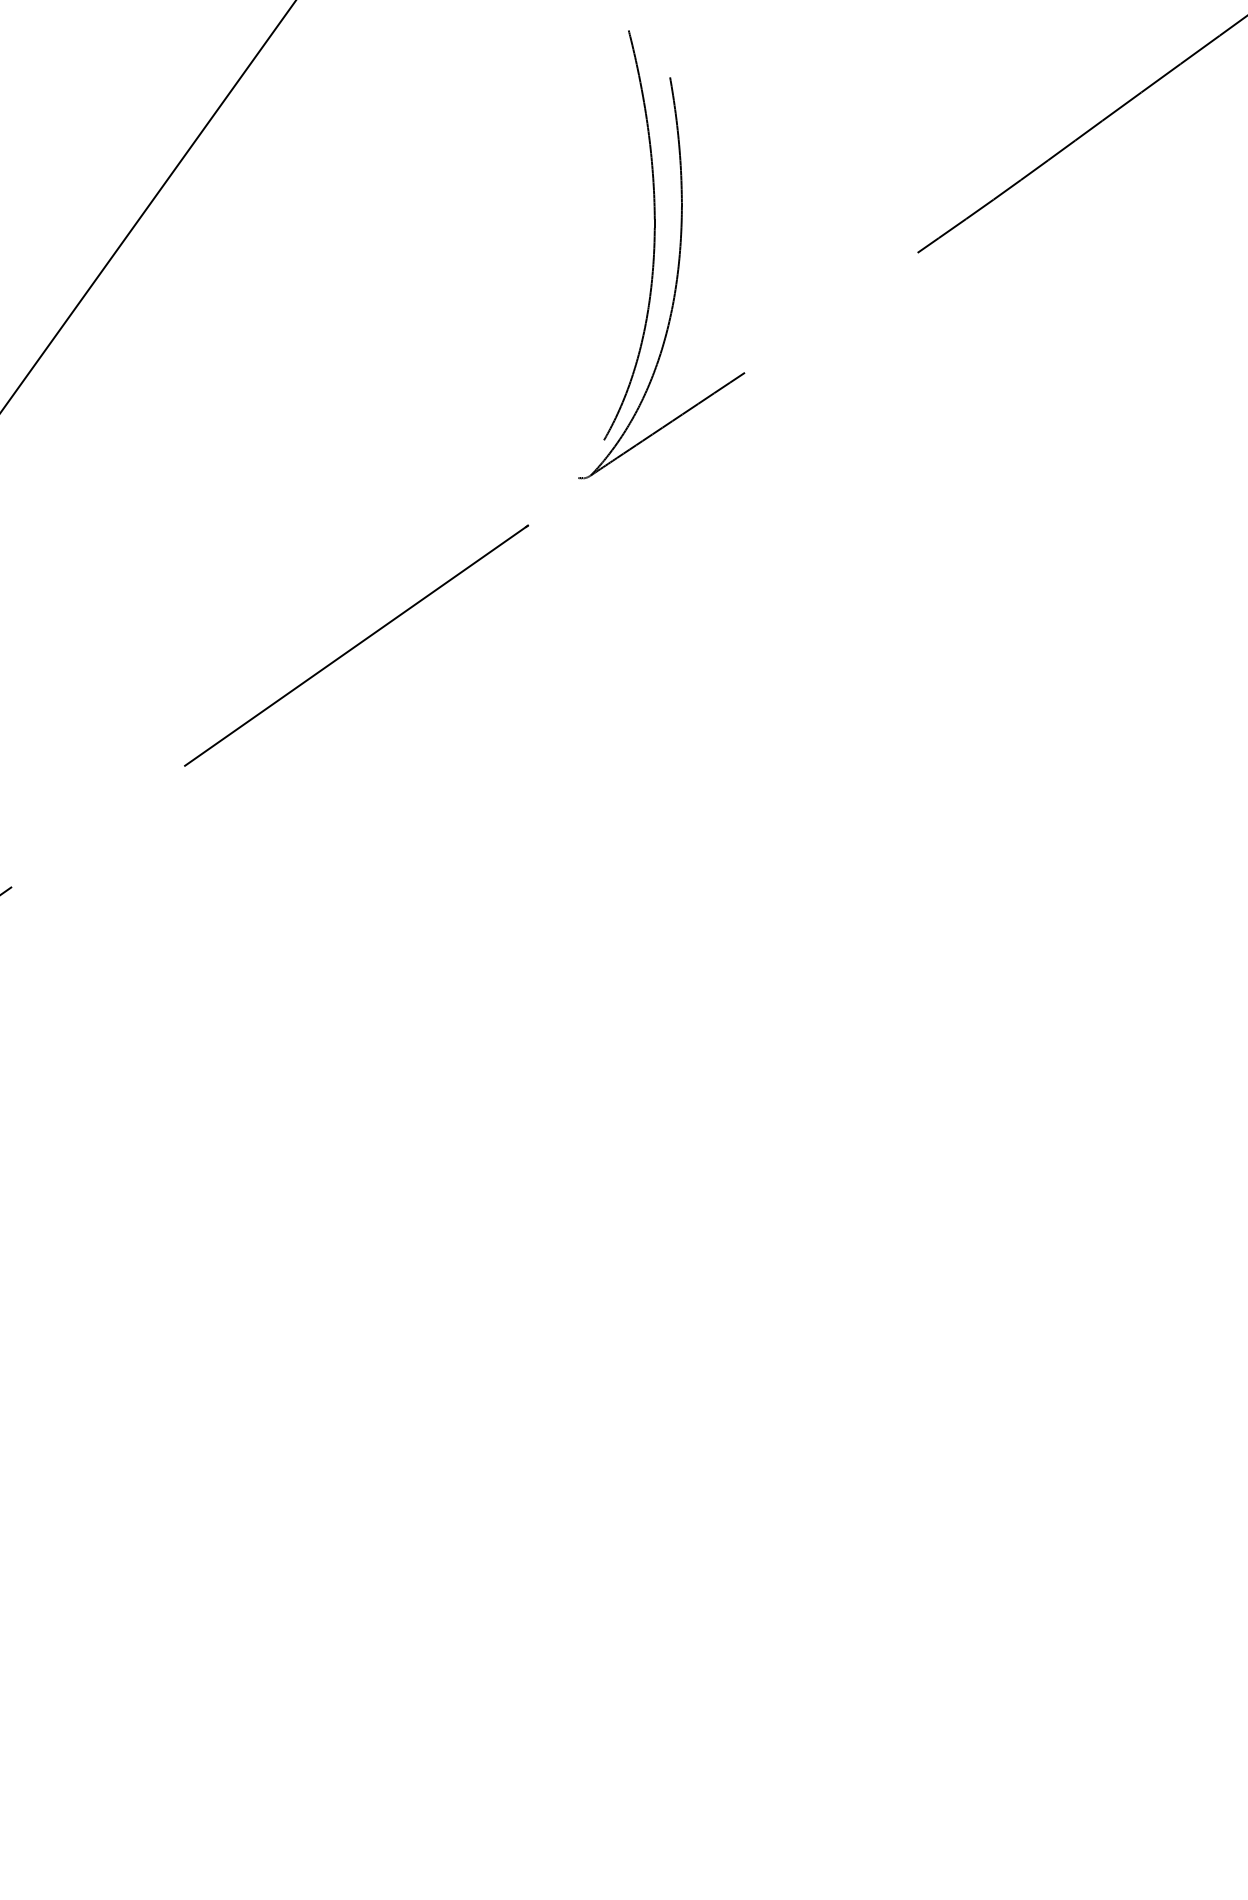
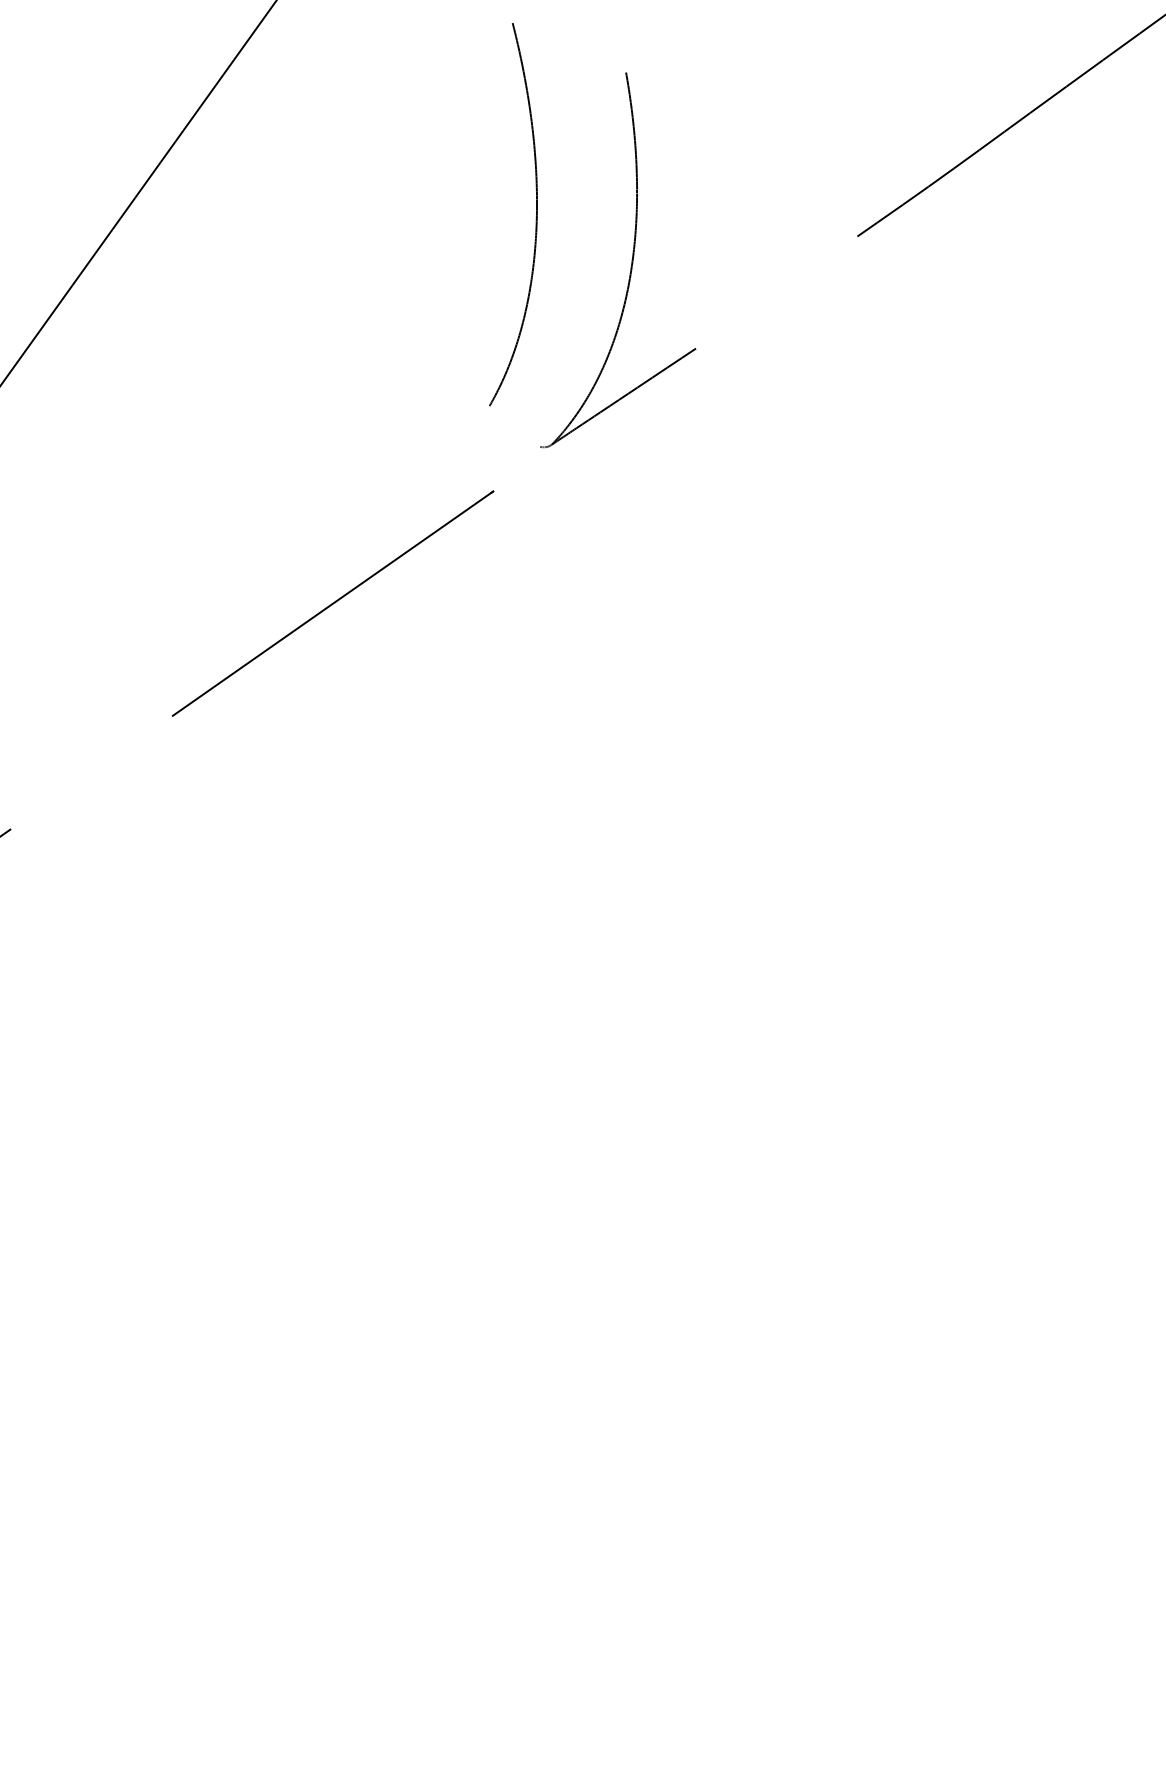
curve: (653, 235) -> (535, 214), moved

